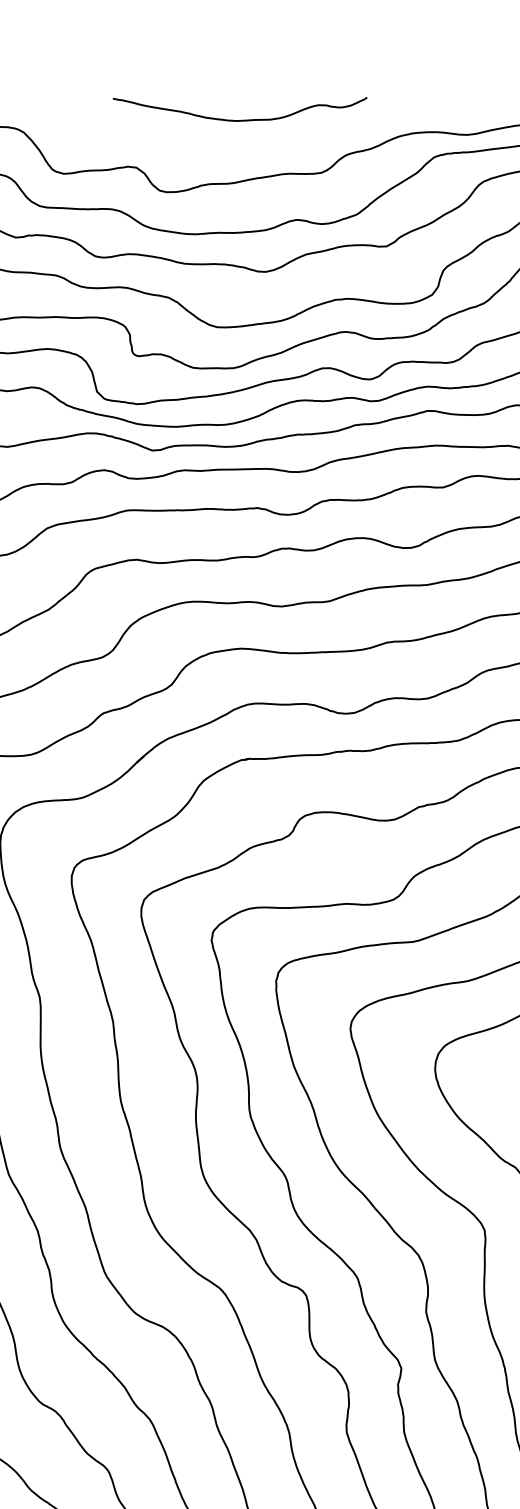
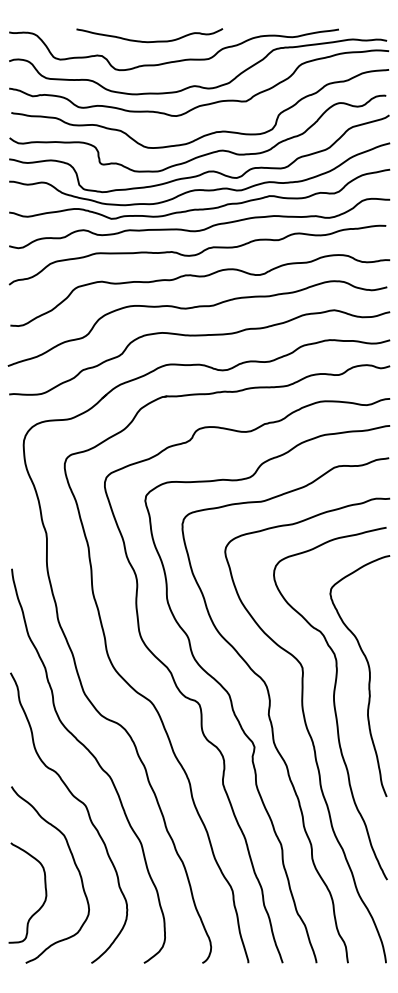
curve: (239, 119) -> (149, 41), moved

